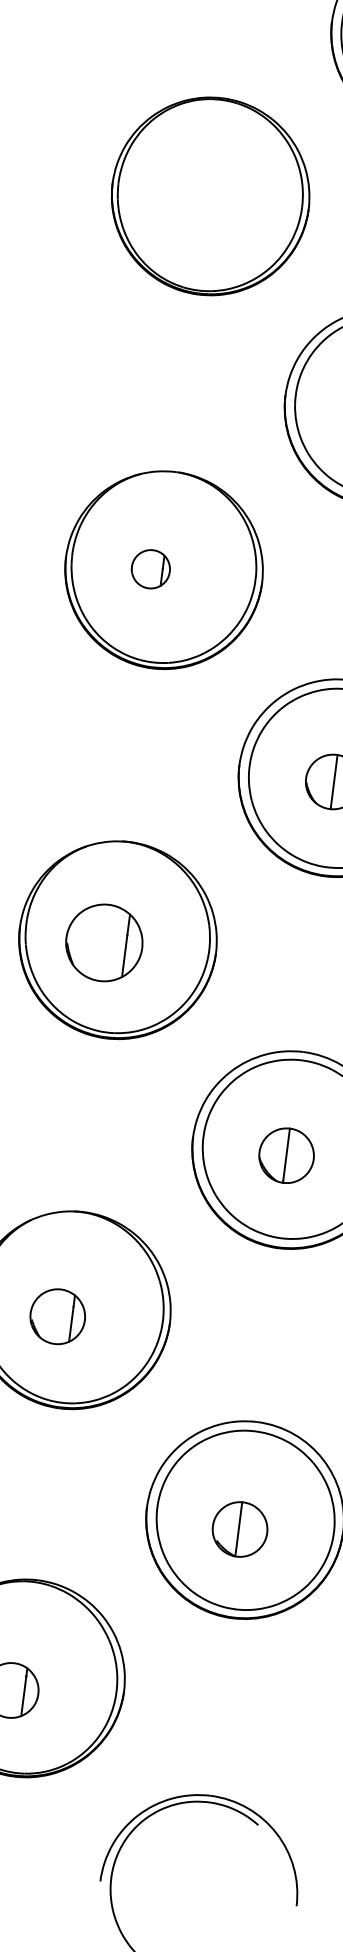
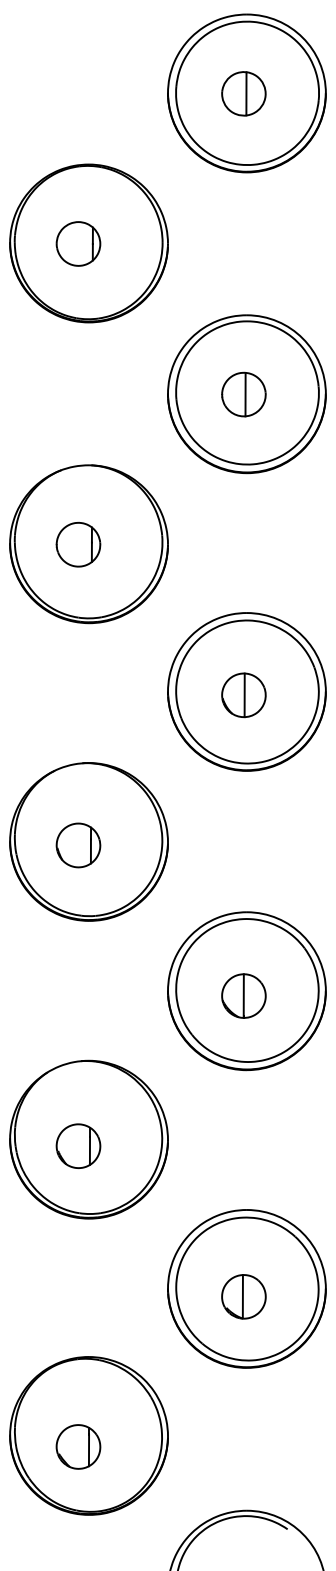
part: (197, 194) -> (78, 243), added
part: (150, 568) -> (78, 544), size x1.43
part: (104, 942) -> (78, 845), size x0.71

